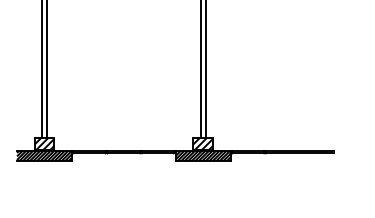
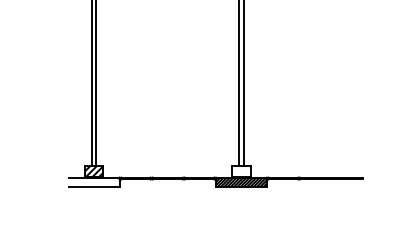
hatch: (203, 143) -> (241, 170), removed
hatch: (43, 155) -> (93, 181), removed

